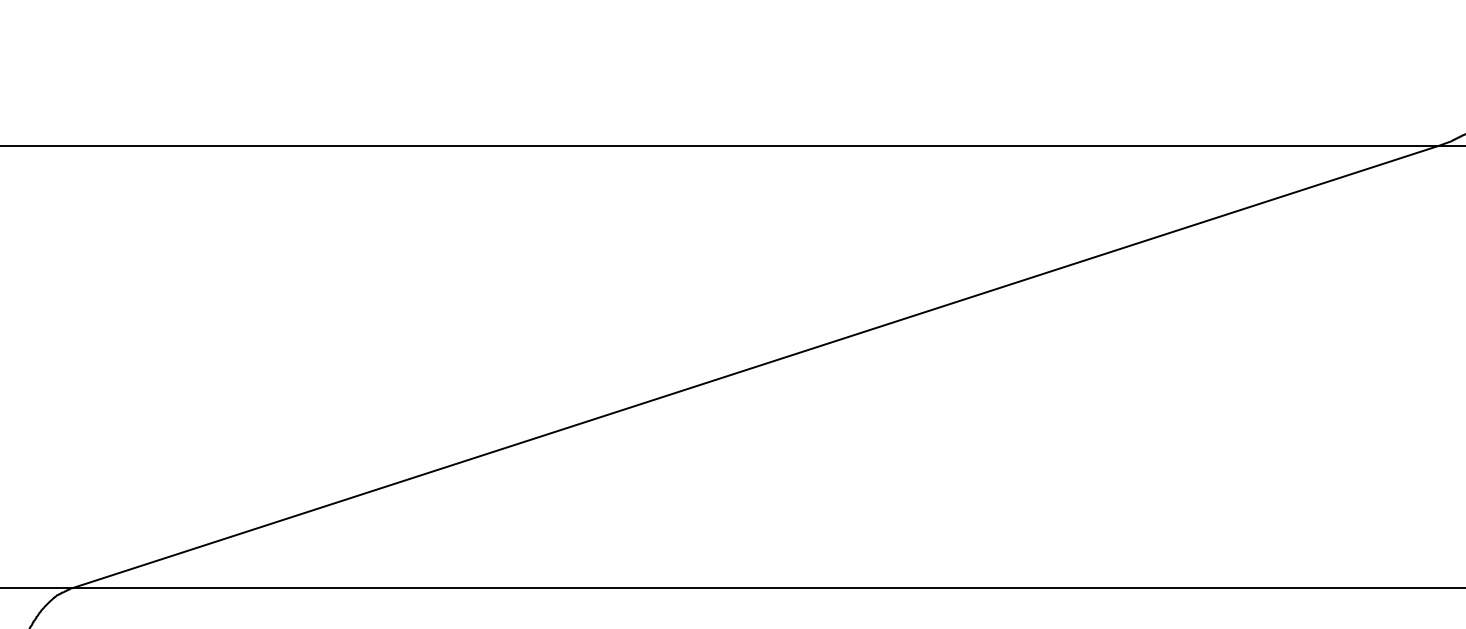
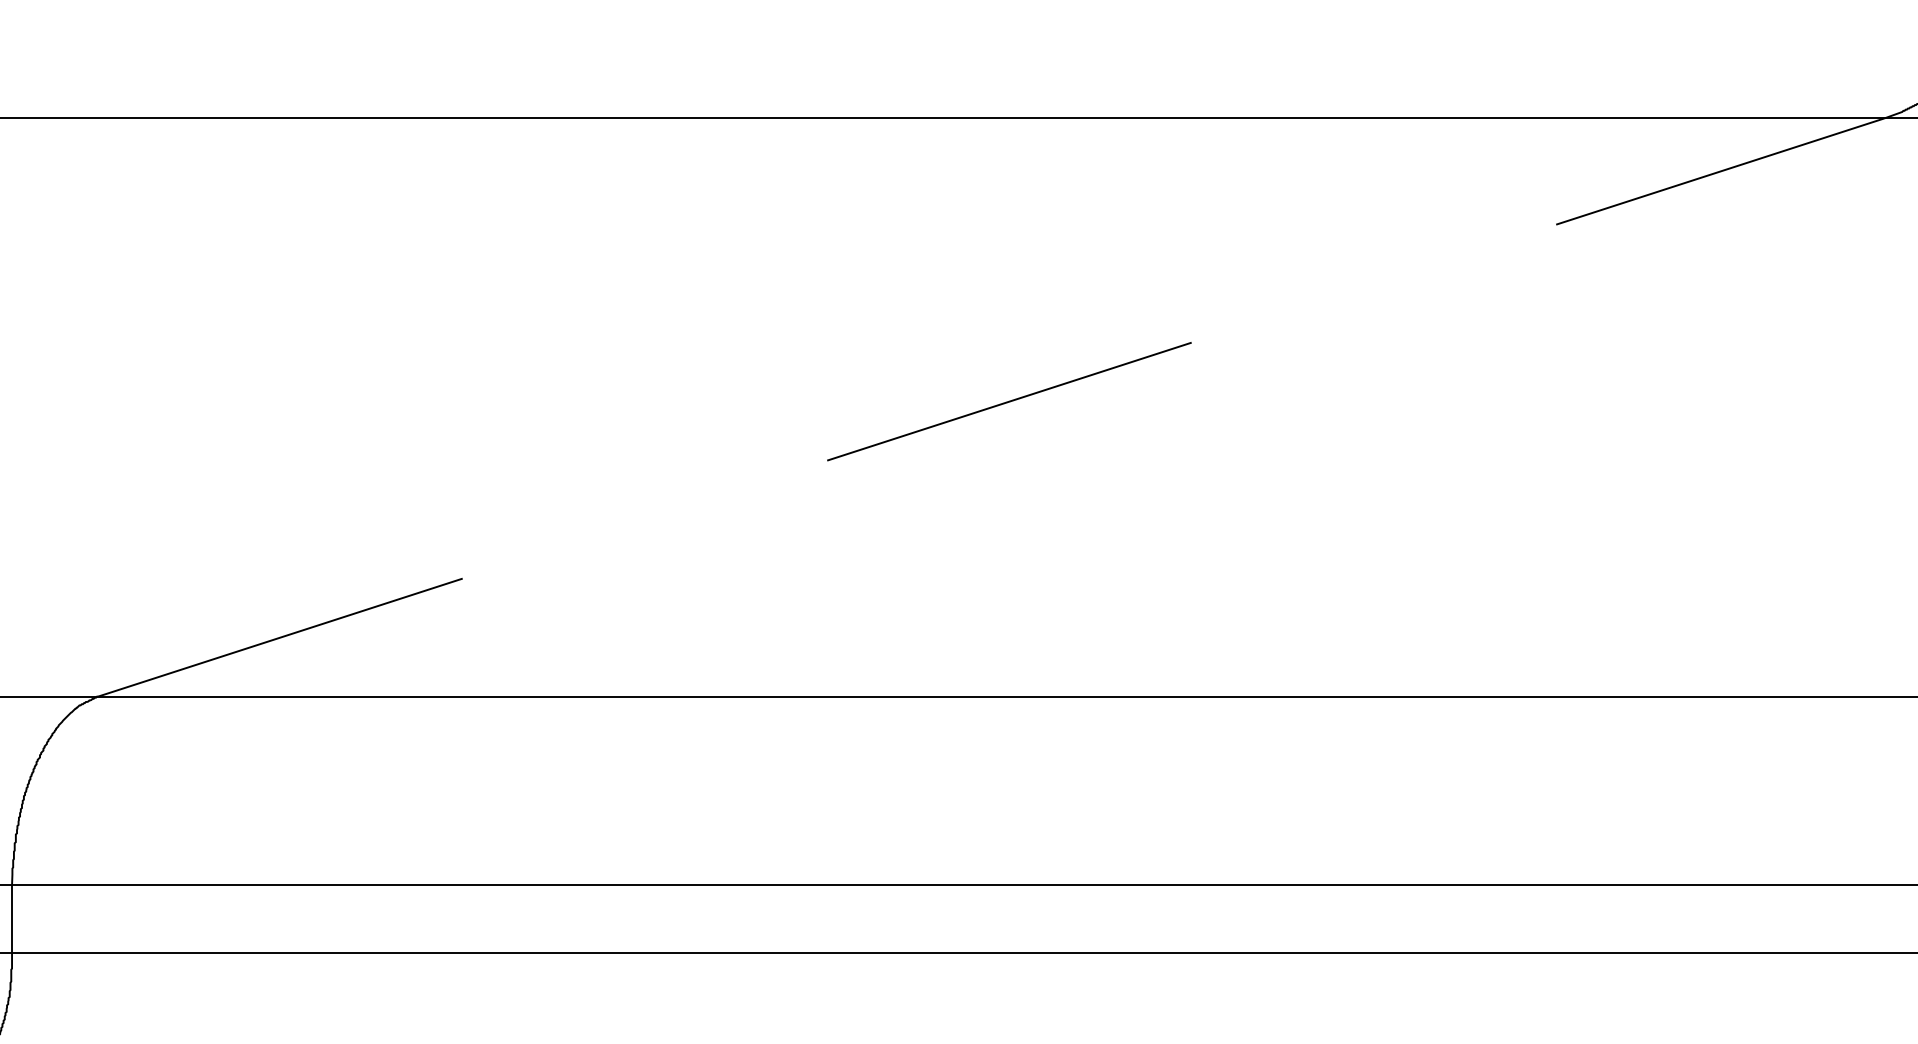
line: (755, 367) -> (991, 407), solid -> dashed

